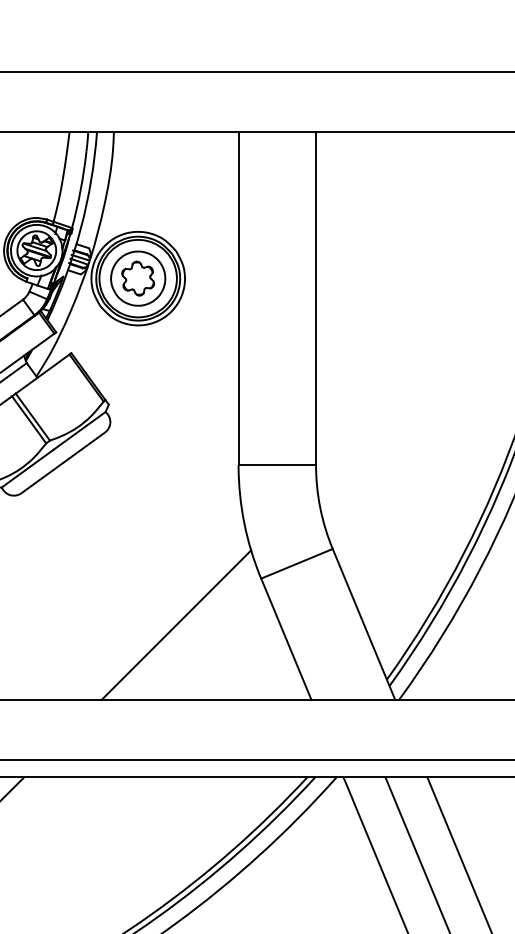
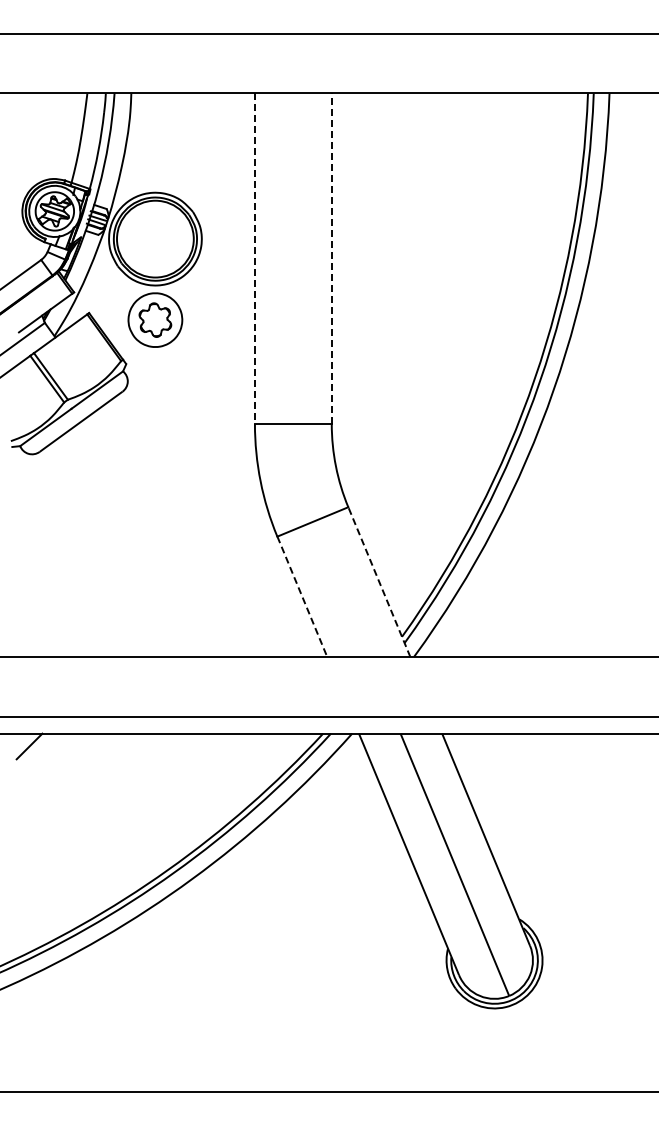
part: (138, 278) -> (155, 319), moved
line: (315, 298) -> (331, 258), solid -> dashed
line: (238, 299) -> (254, 259), solid -> dashed
line: (364, 623) -> (379, 581), solid -> dashed
line: (176, 624) -> (193, 582), removed
line: (286, 640) -> (302, 597), solid -> dashed

